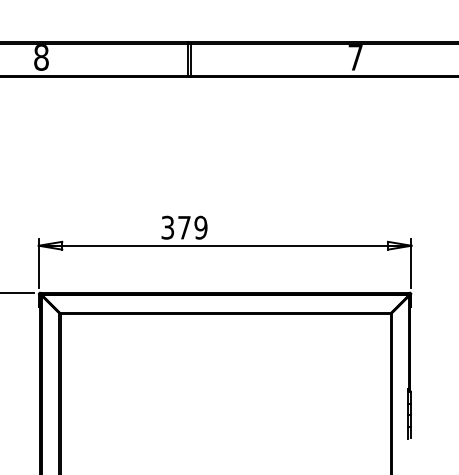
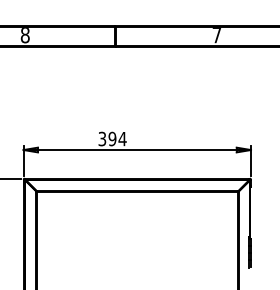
text: (192, 226) -> (117, 138), 379 -> 394

